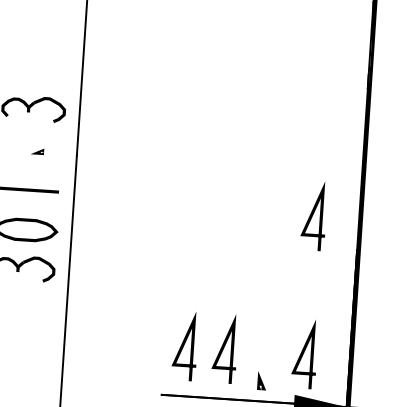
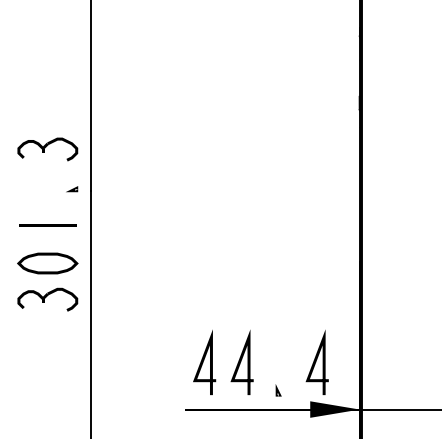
part: (38, 151) -> (72, 189), moved
line: (313, 216) -> (316, 232), removed
part: (261, 381) -> (278, 390), size x0.71

